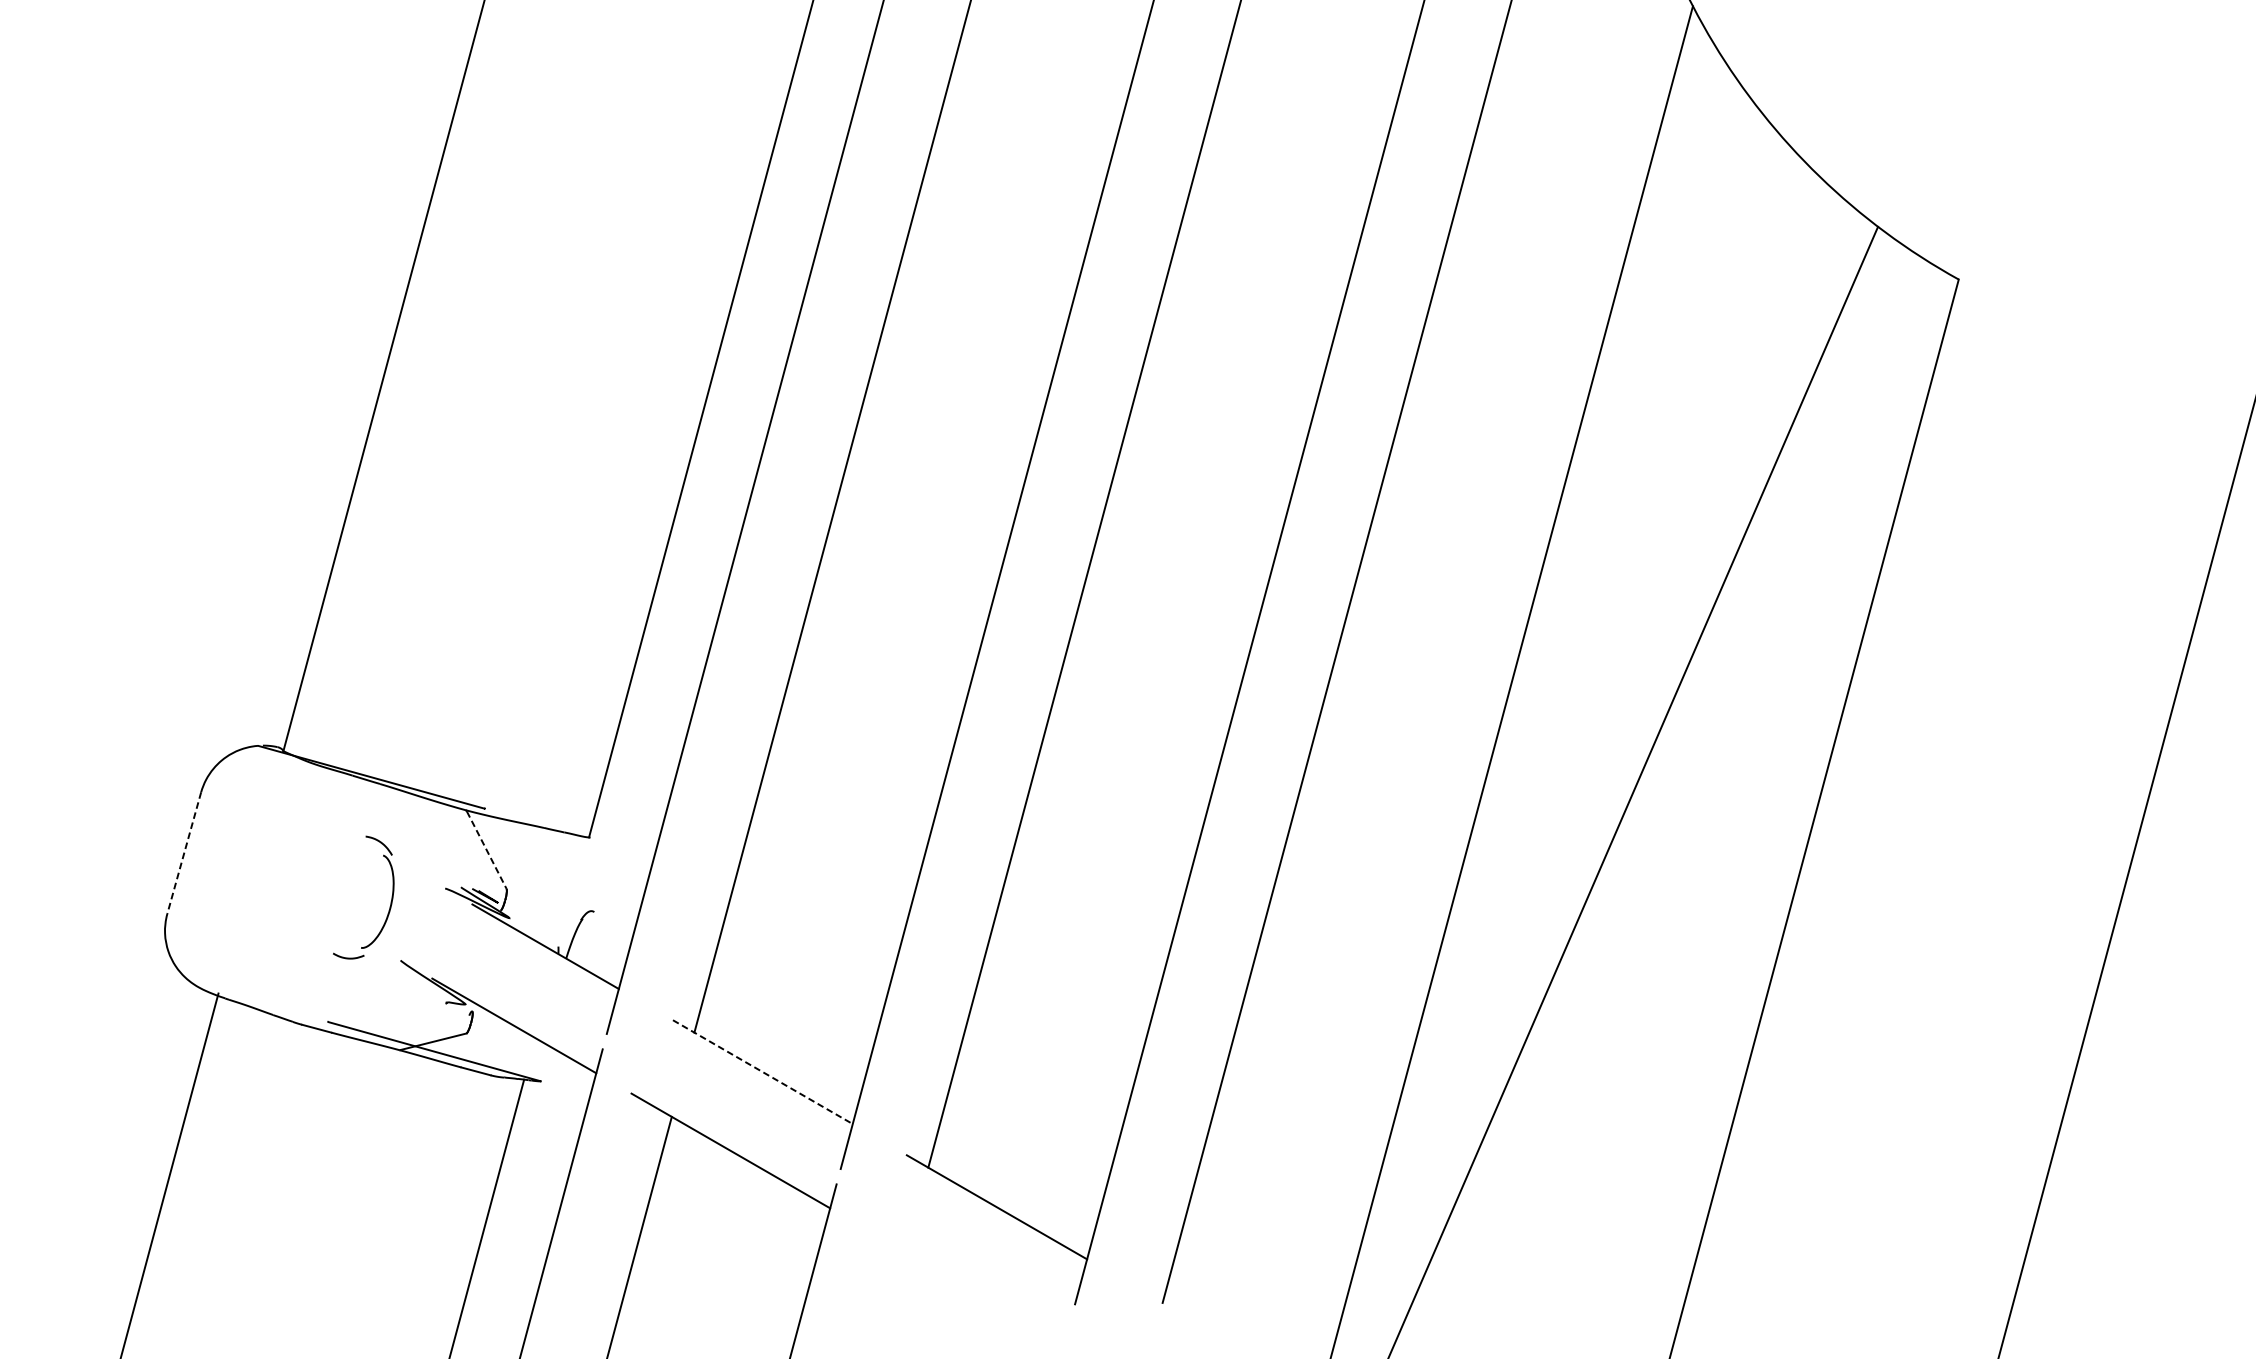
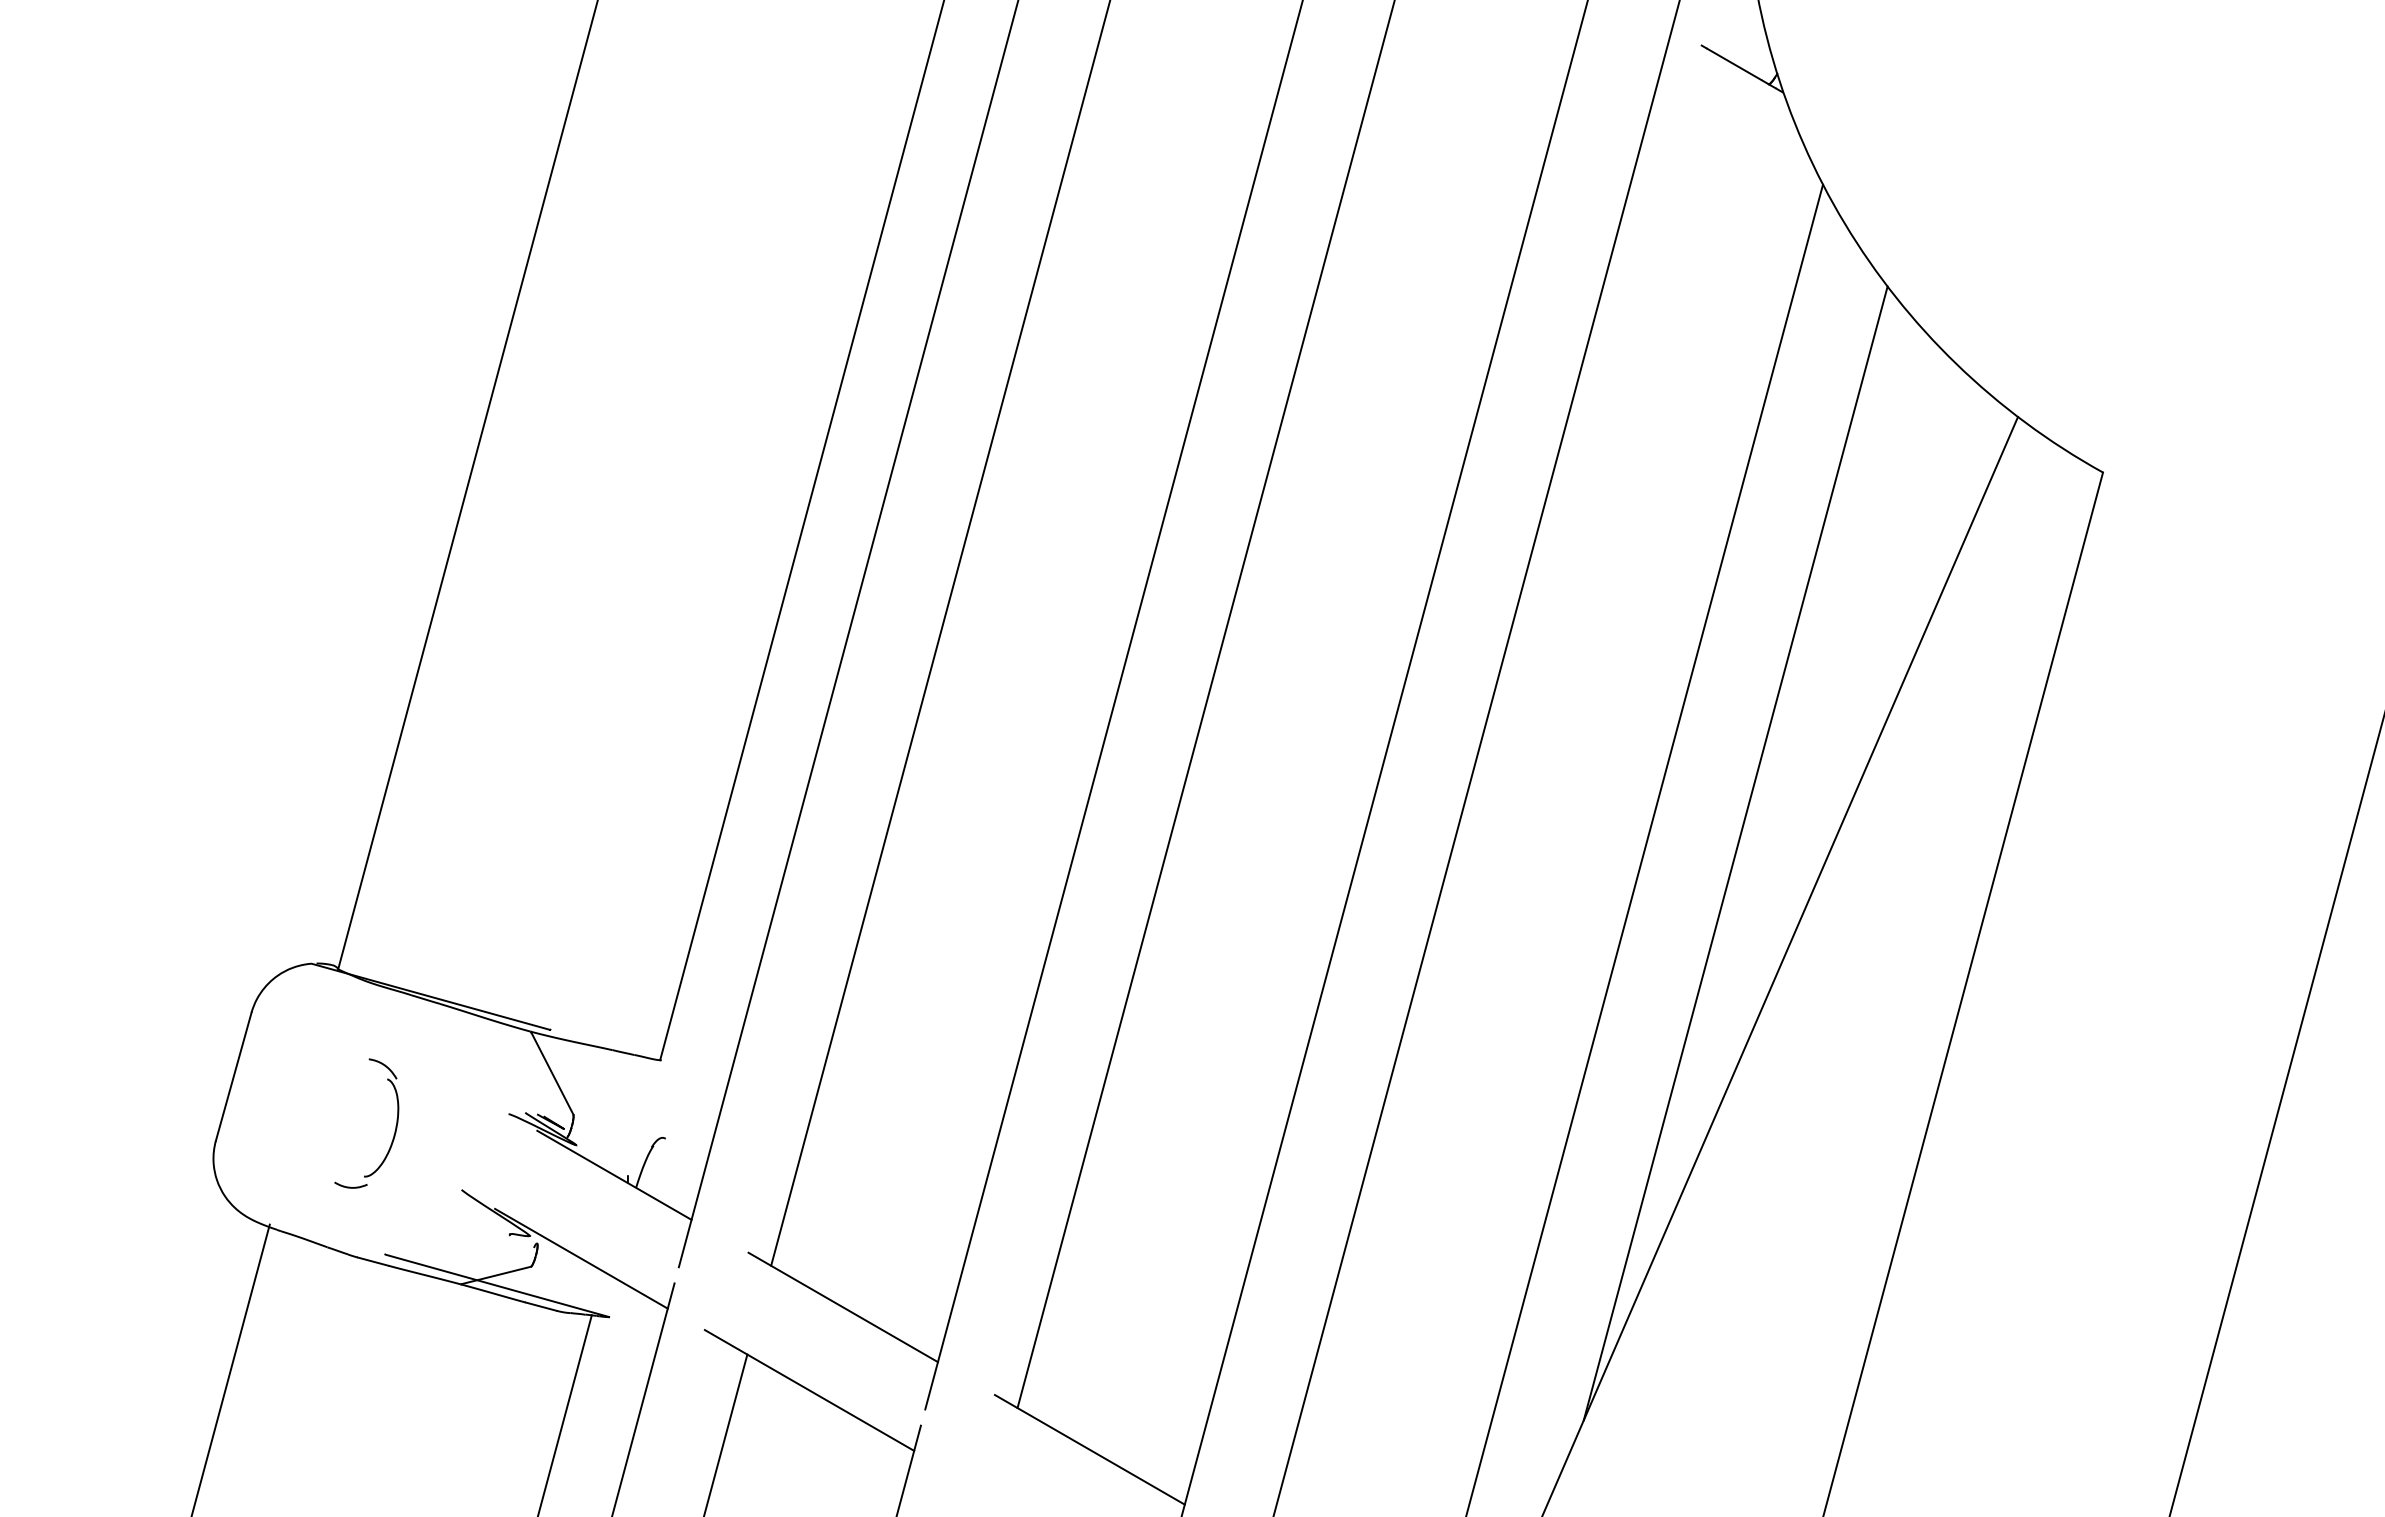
line: (1609, 641) -> (1735, 853), added
line: (486, 850) -> (552, 1073), dashed -> solid
line: (184, 853) -> (233, 1077), dashed -> solid
part: (390, 899) -> (395, 1125), moved
line: (763, 1072) -> (843, 1307), dashed -> solid

